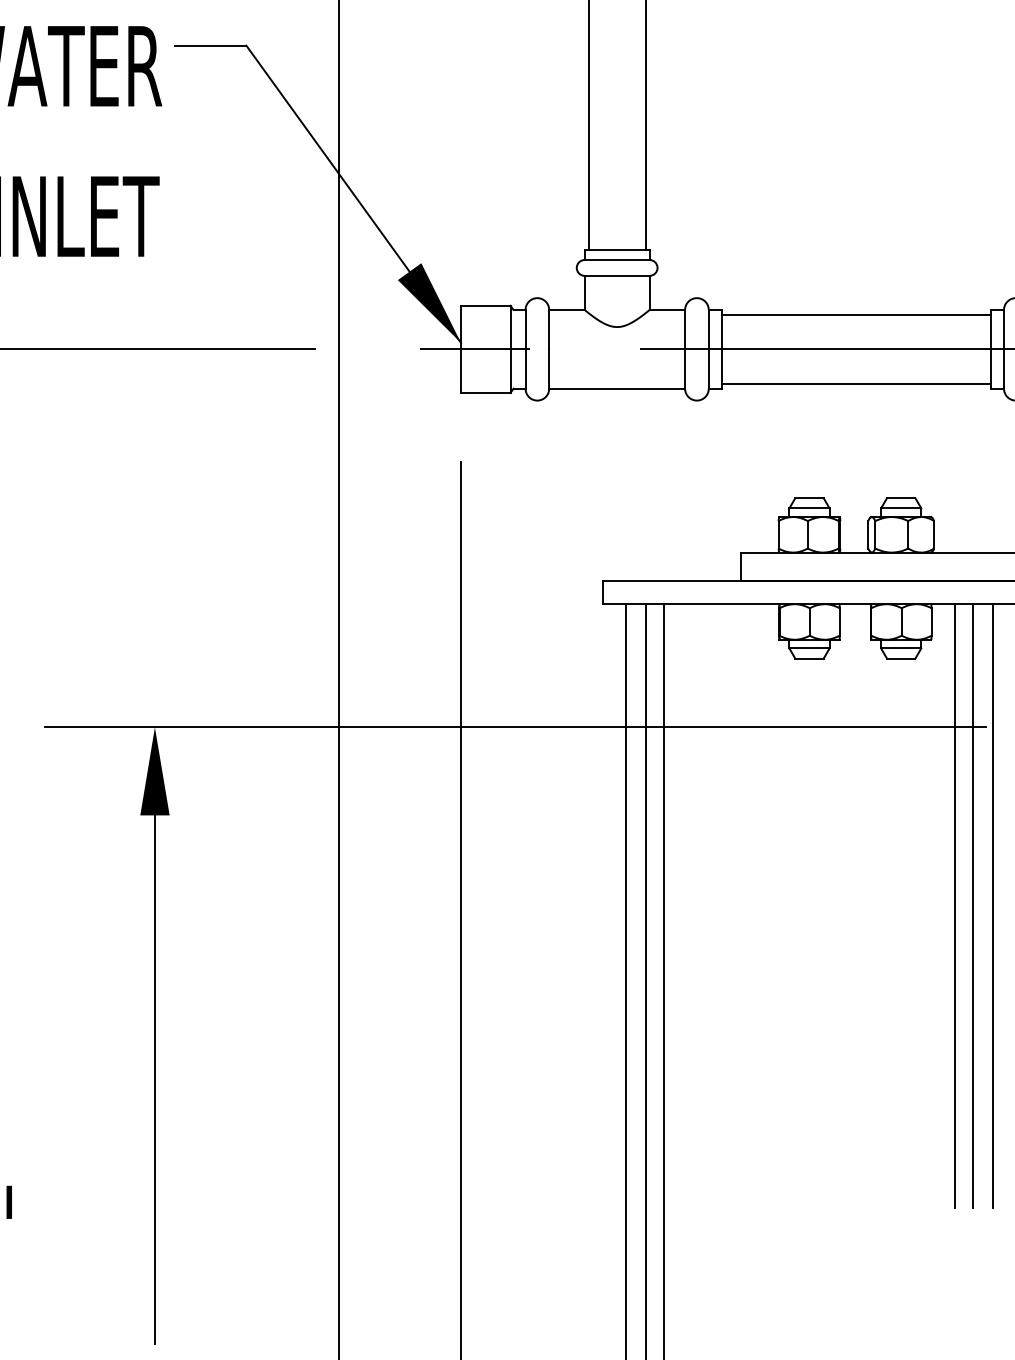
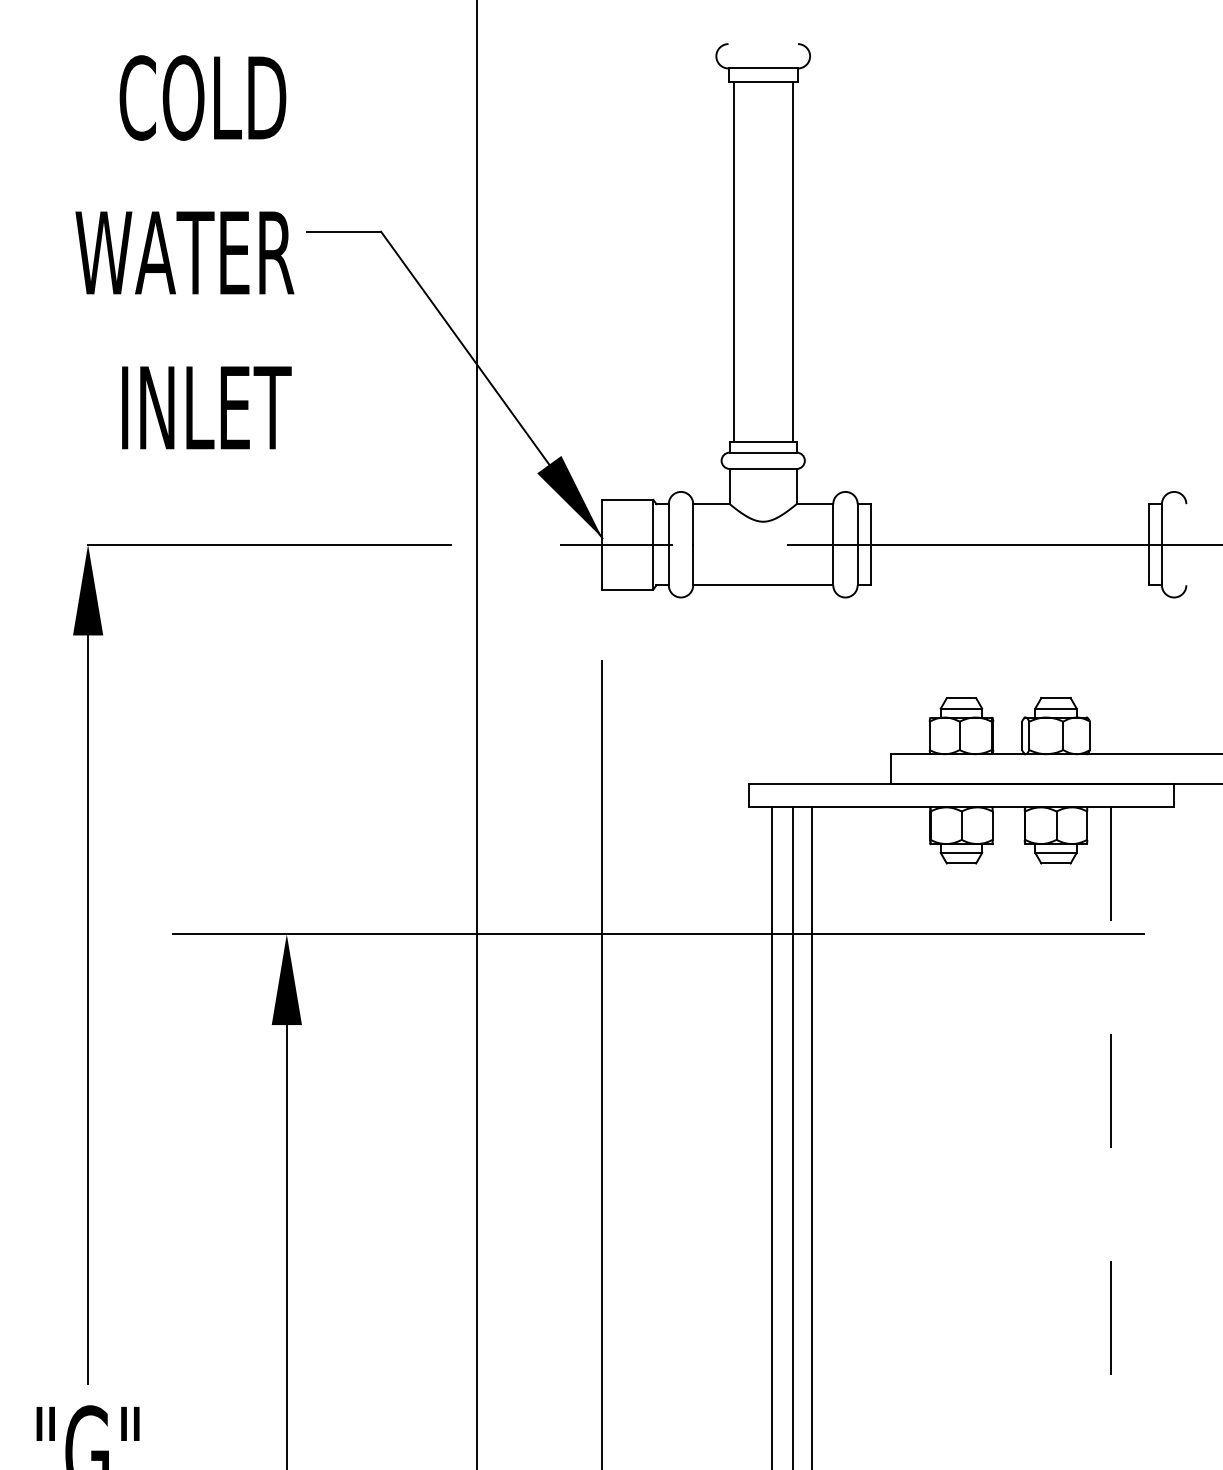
line: (856, 315) -> (1009, 509), removed
line: (856, 384) -> (1009, 580), removed
line: (972, 906) -> (1129, 1118), removed
line: (992, 906) -> (1150, 1118), removed
line: (955, 907) -> (1111, 1119), solid -> dashed

